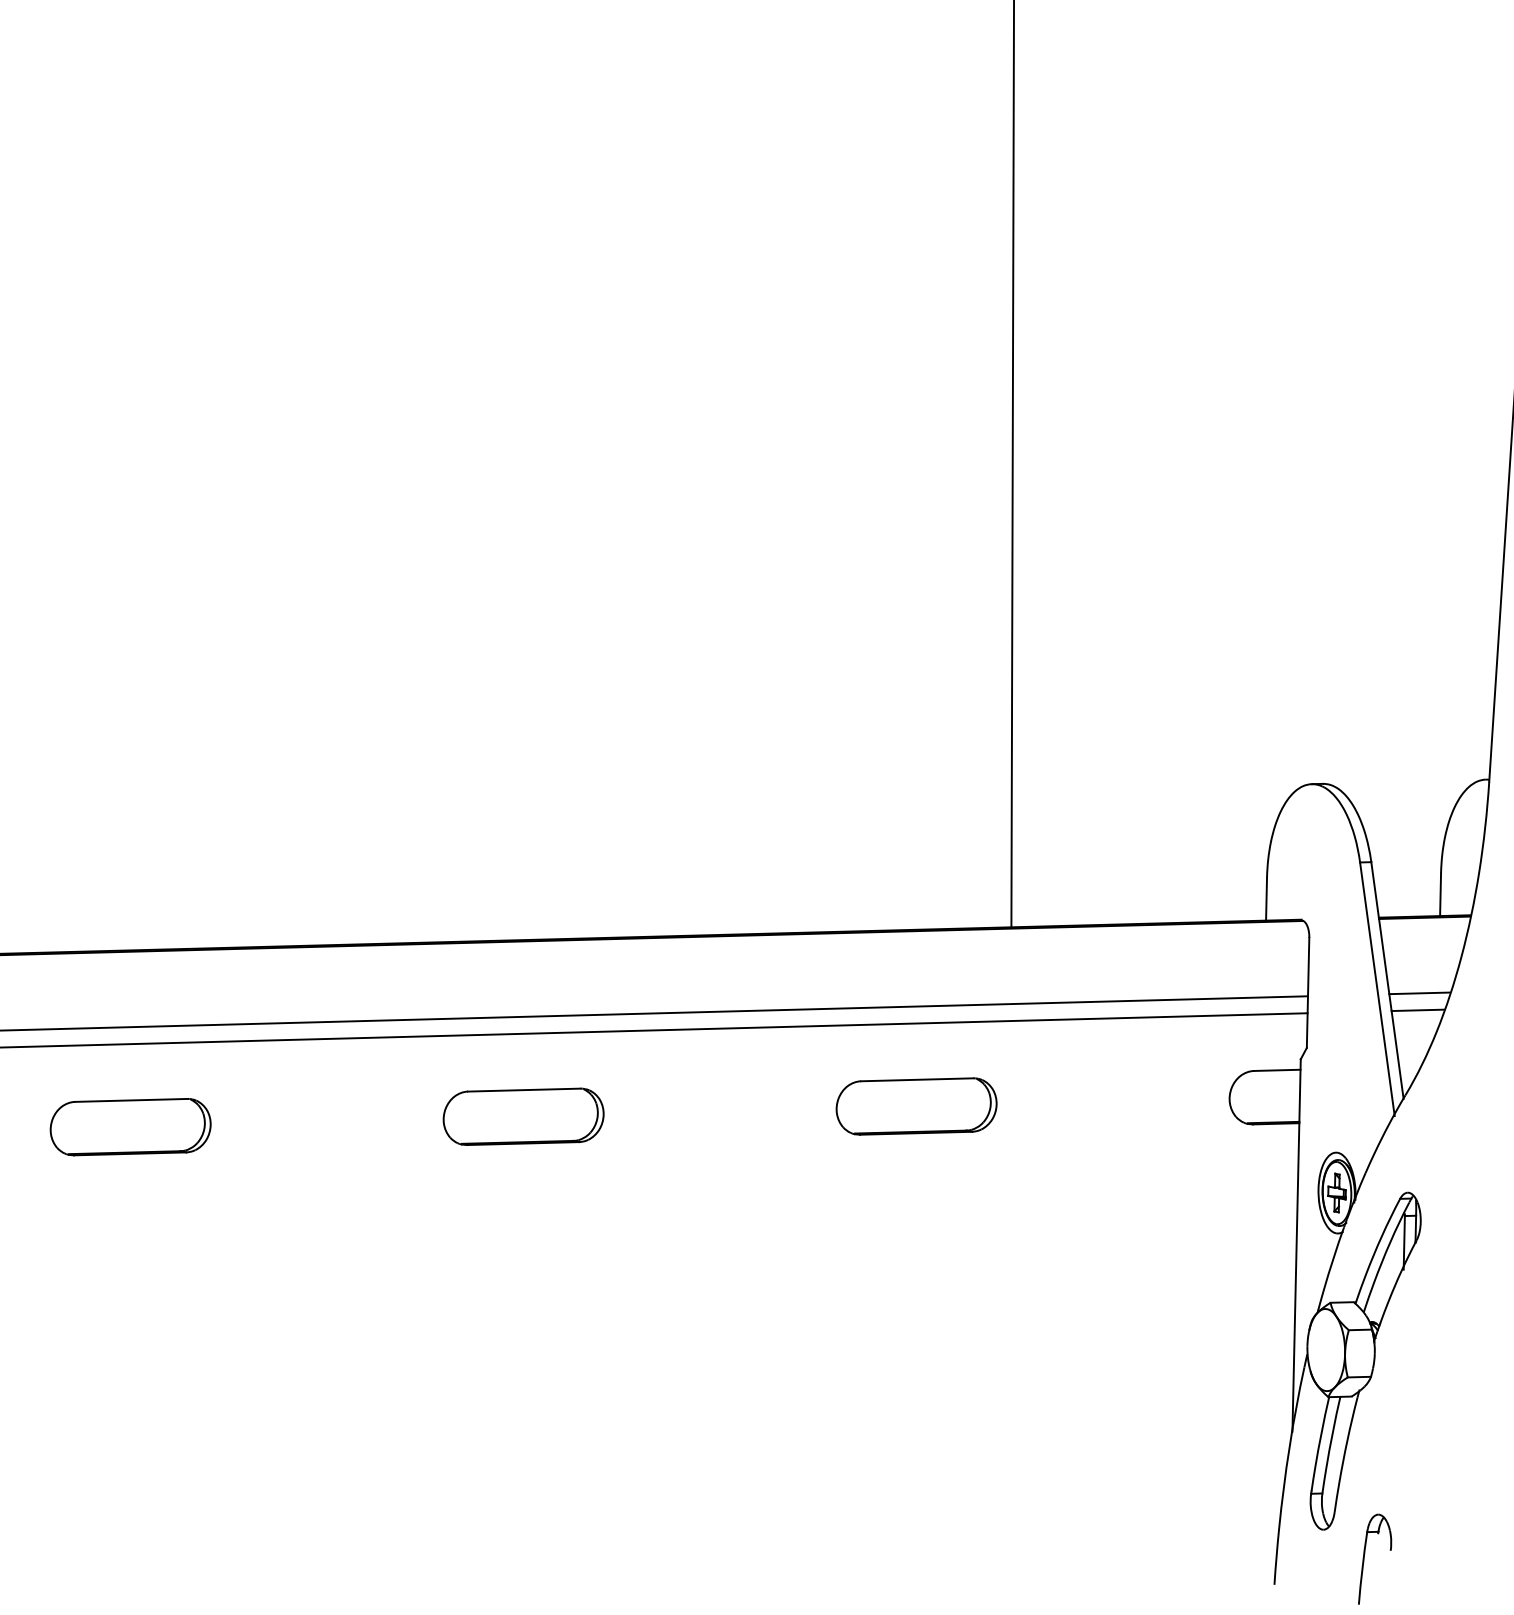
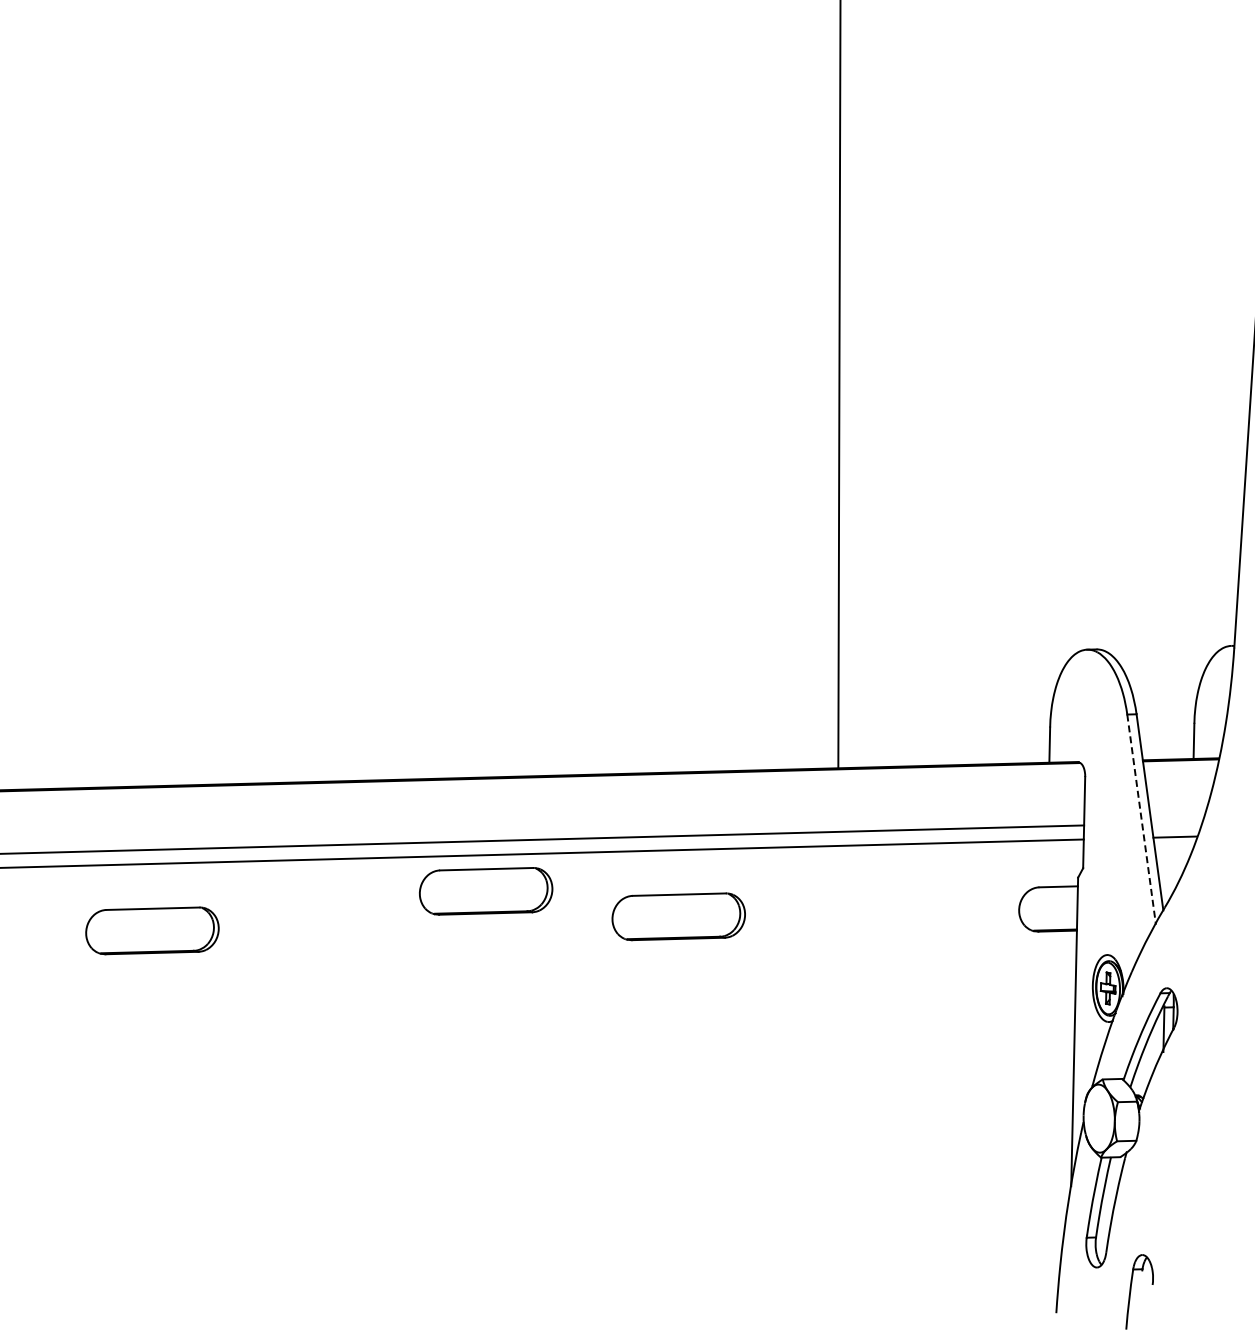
line: (1377, 990) -> (1141, 820), solid -> dashed
line: (1419, 992) -> (1176, 822), removed
part: (916, 1106) -> (678, 916), moved
part: (524, 1117) -> (486, 891), moved
part: (130, 1126) -> (152, 930), moved

